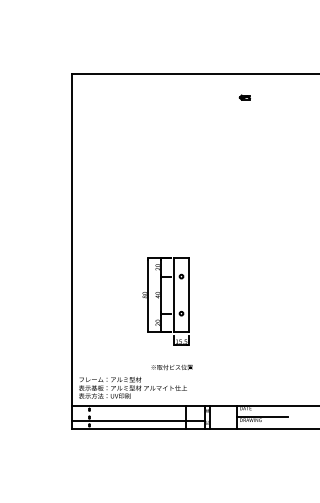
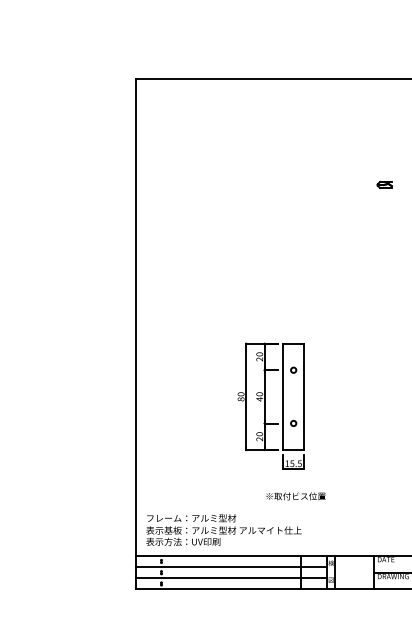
part: (244, 97) -> (384, 184), moved
text: (171, 367) -> (295, 496), moved
line: (137, 413) -> (230, 566), added

